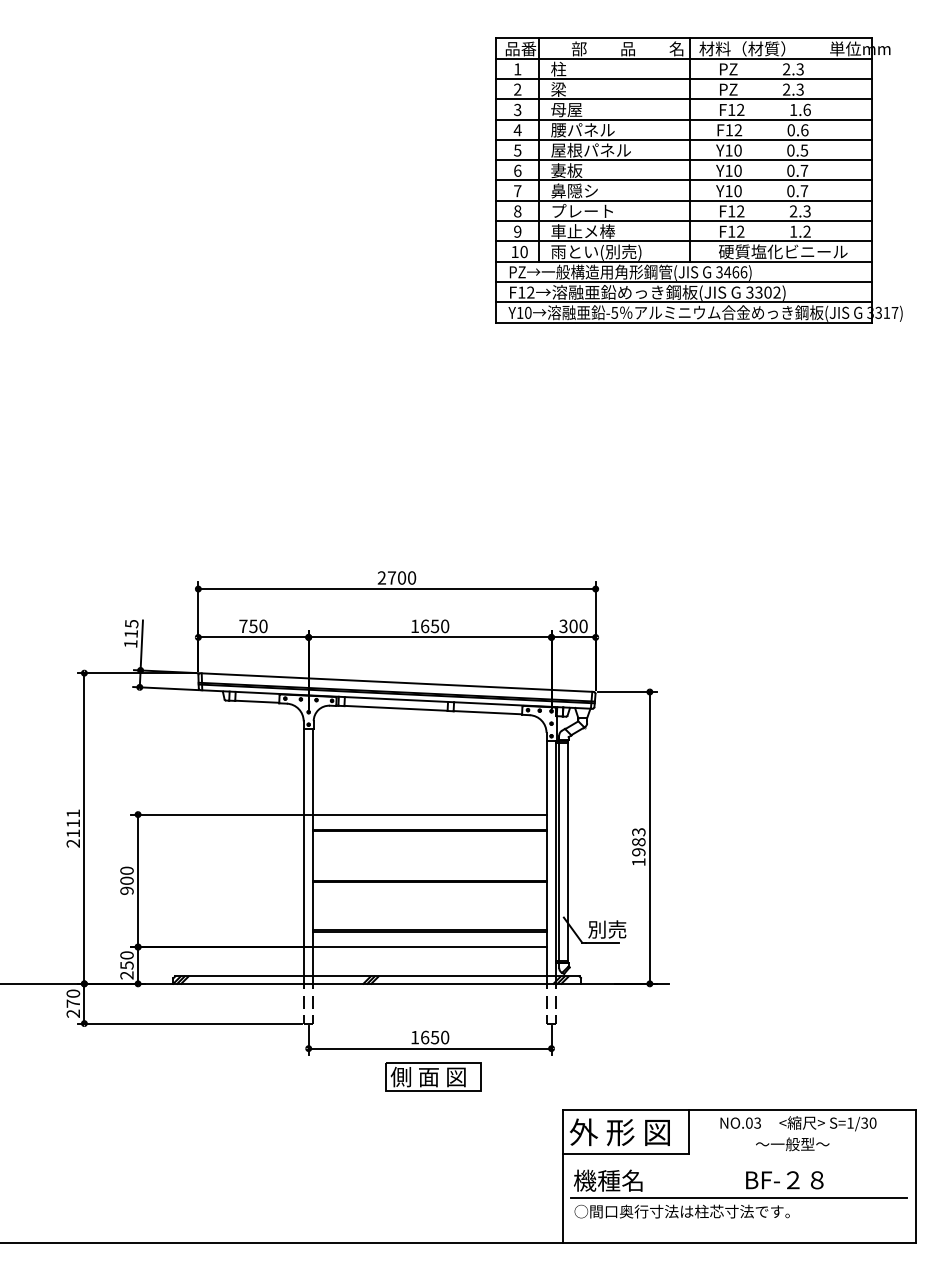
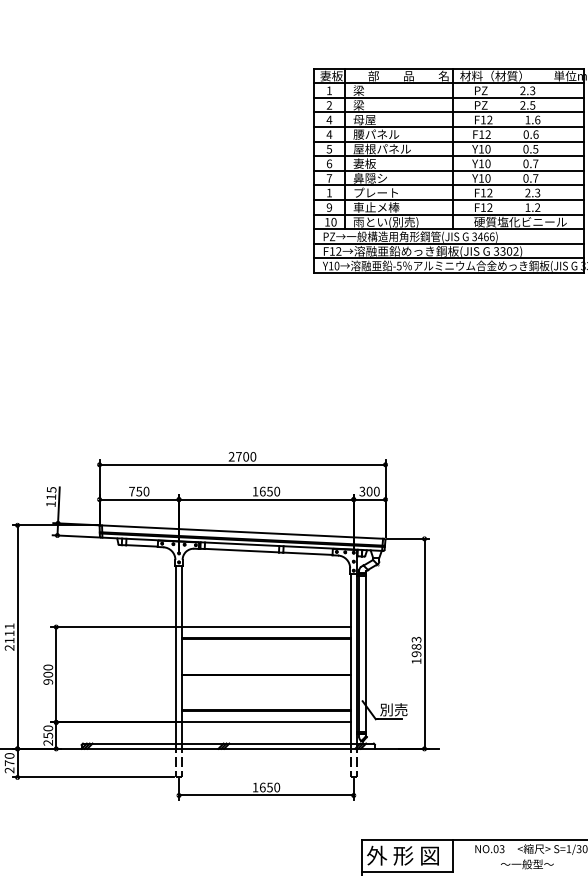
text: (520, 48) -> (331, 75), 品番 -> 妻板
text: (558, 68) -> (358, 90), 柱 -> 梁
text: (800, 88) -> (532, 104), 2.3 -> 2.5
text: (517, 109) -> (329, 119), 3 -> 4
text: (517, 211) -> (329, 193), 8 -> 1
part: (433, 1076) -> (268, 815), removed

